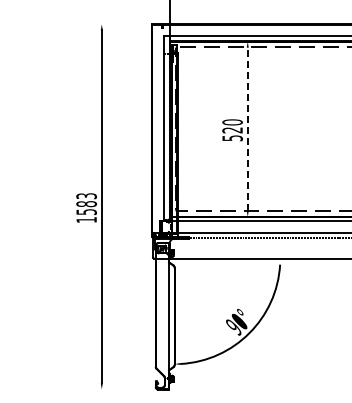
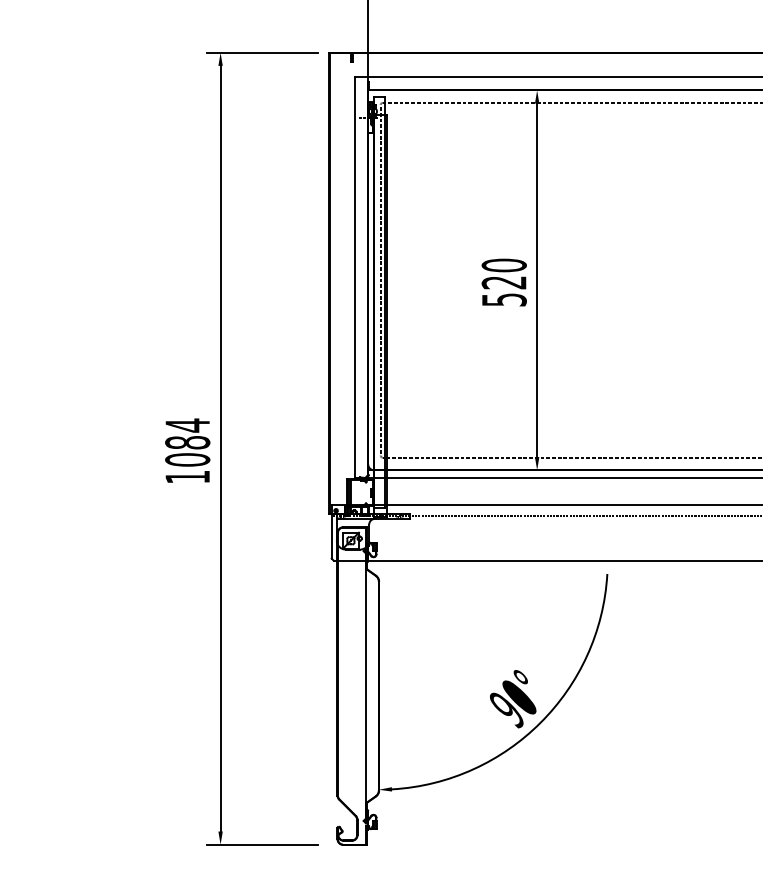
line: (120, 24) -> (261, 53), added
line: (247, 129) -> (536, 280), dashed -> solid
text: (86, 204) -> (187, 443), 1583 -> 1084
line: (120, 389) -> (261, 844), added

